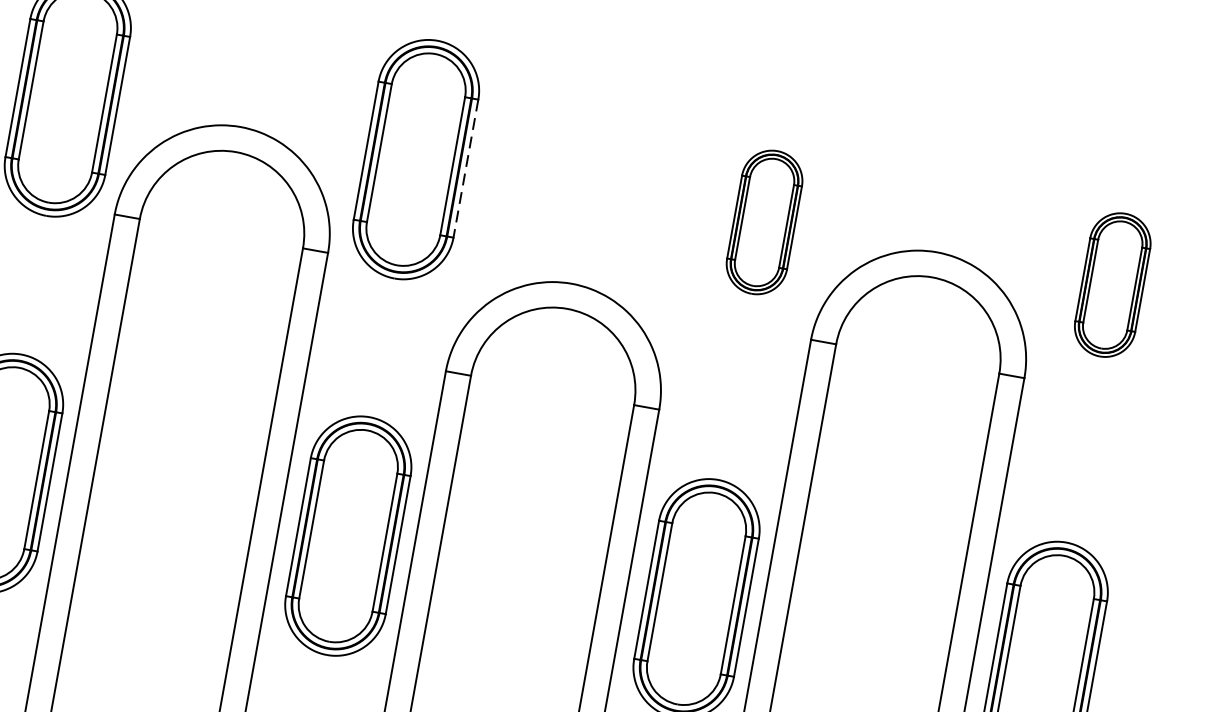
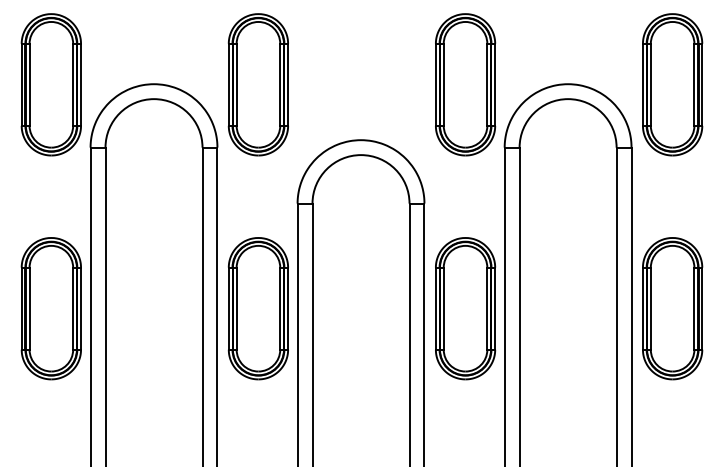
line: (466, 169) -> (288, 85), dashed -> solid
part: (764, 221) -> (465, 84), size x1.67
part: (1112, 284) -> (672, 84), size x1.67

